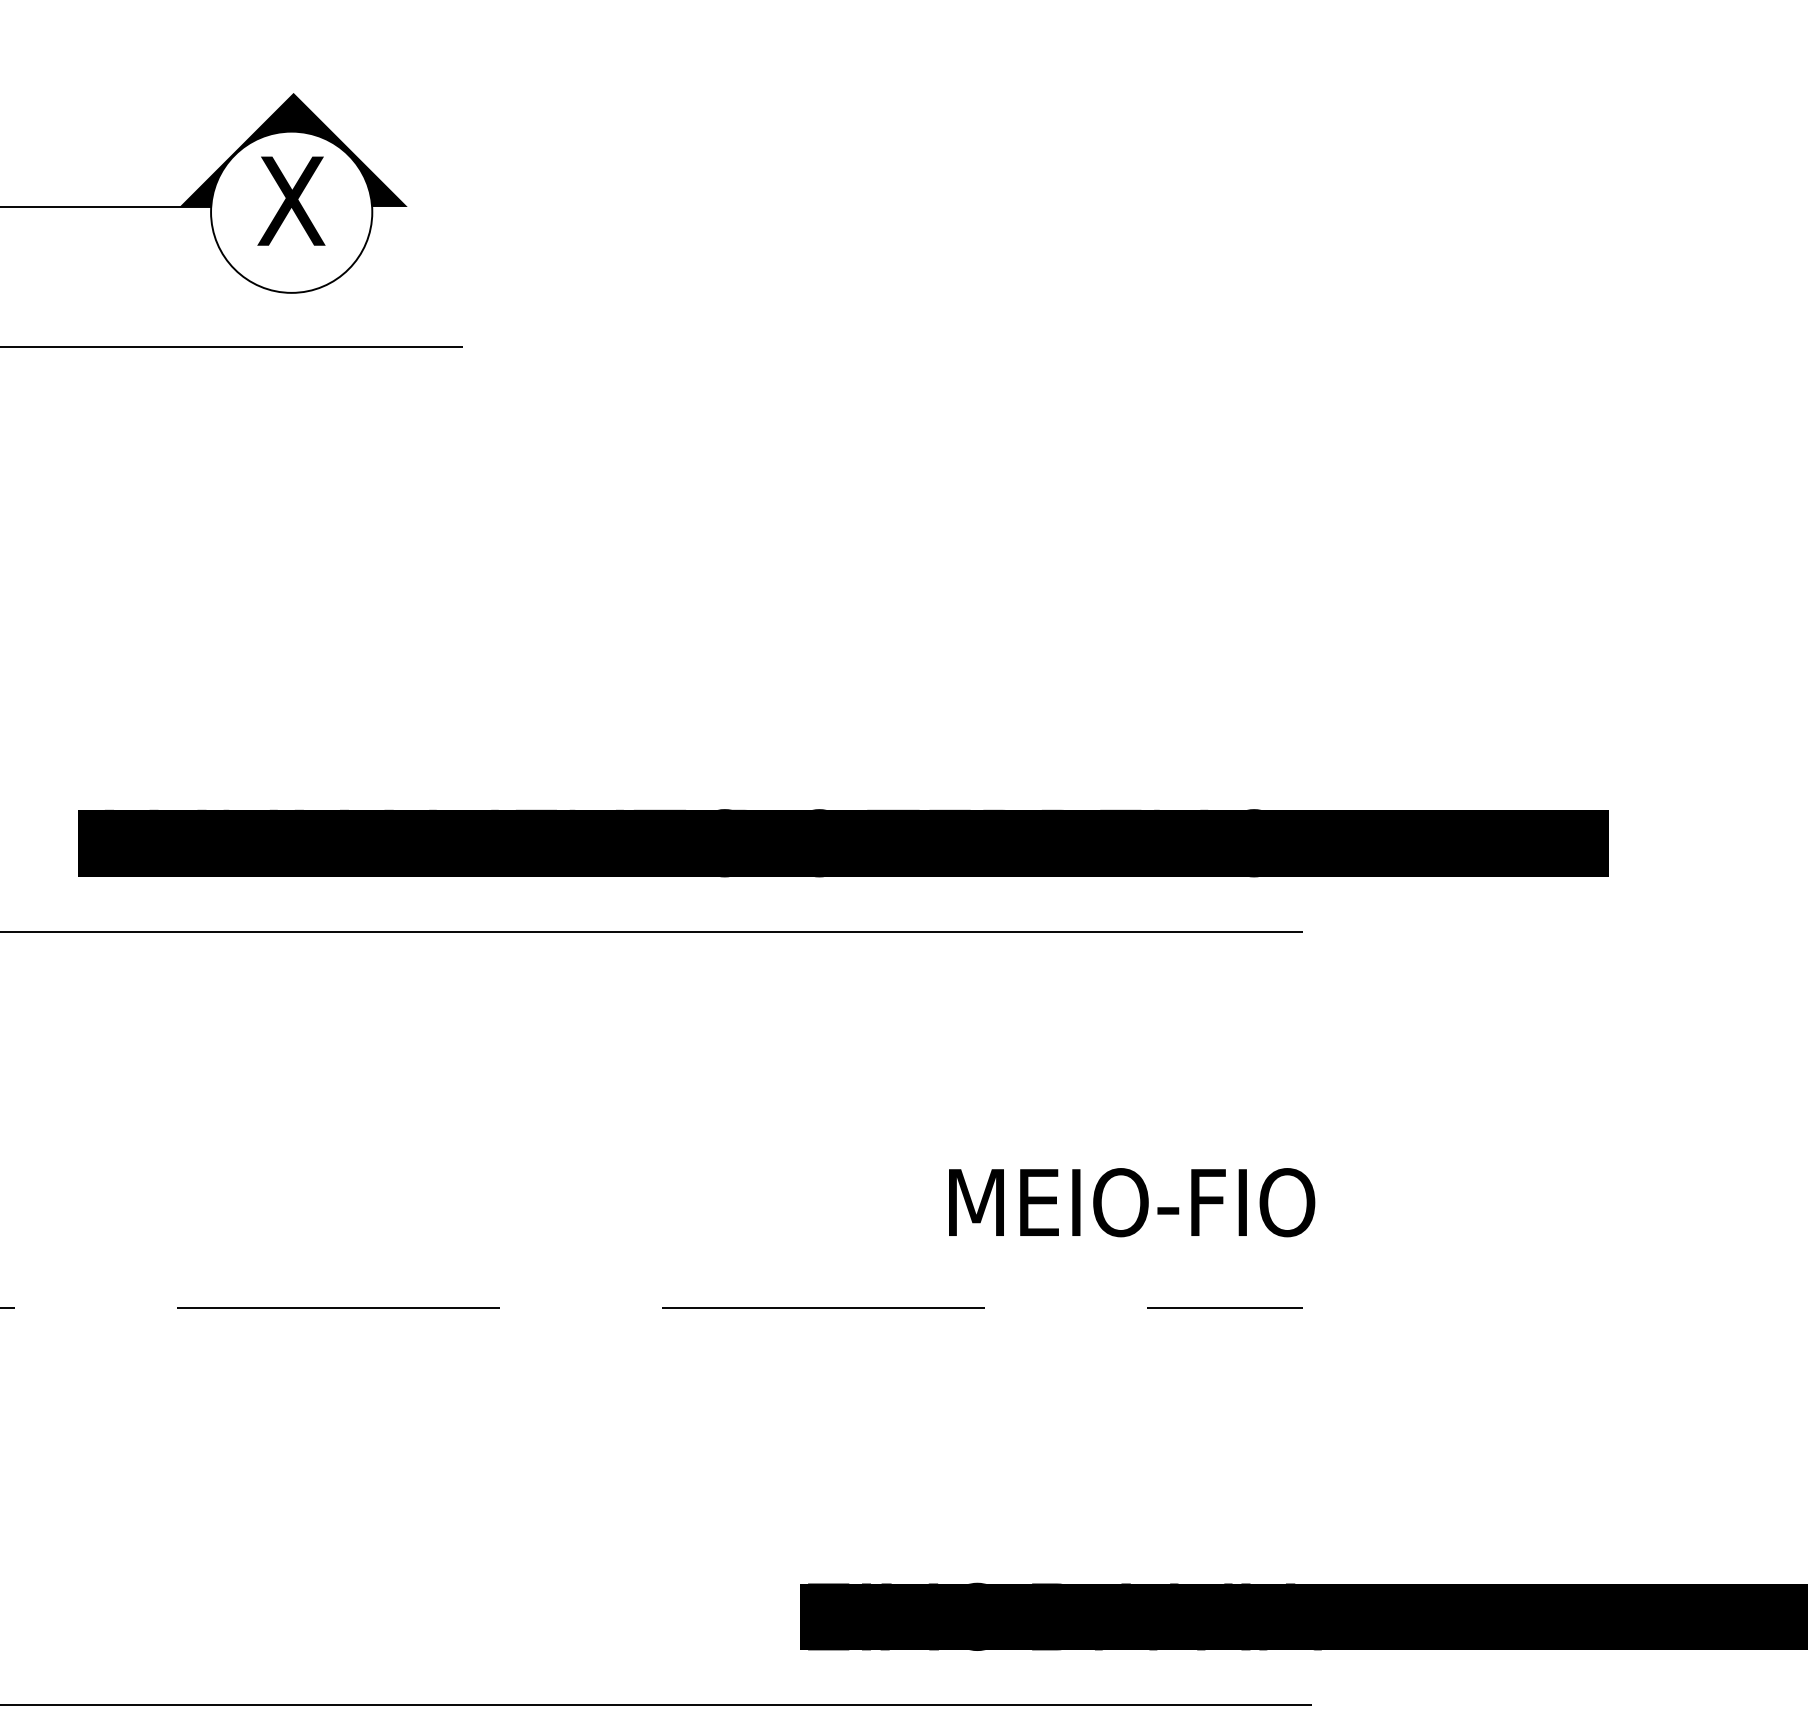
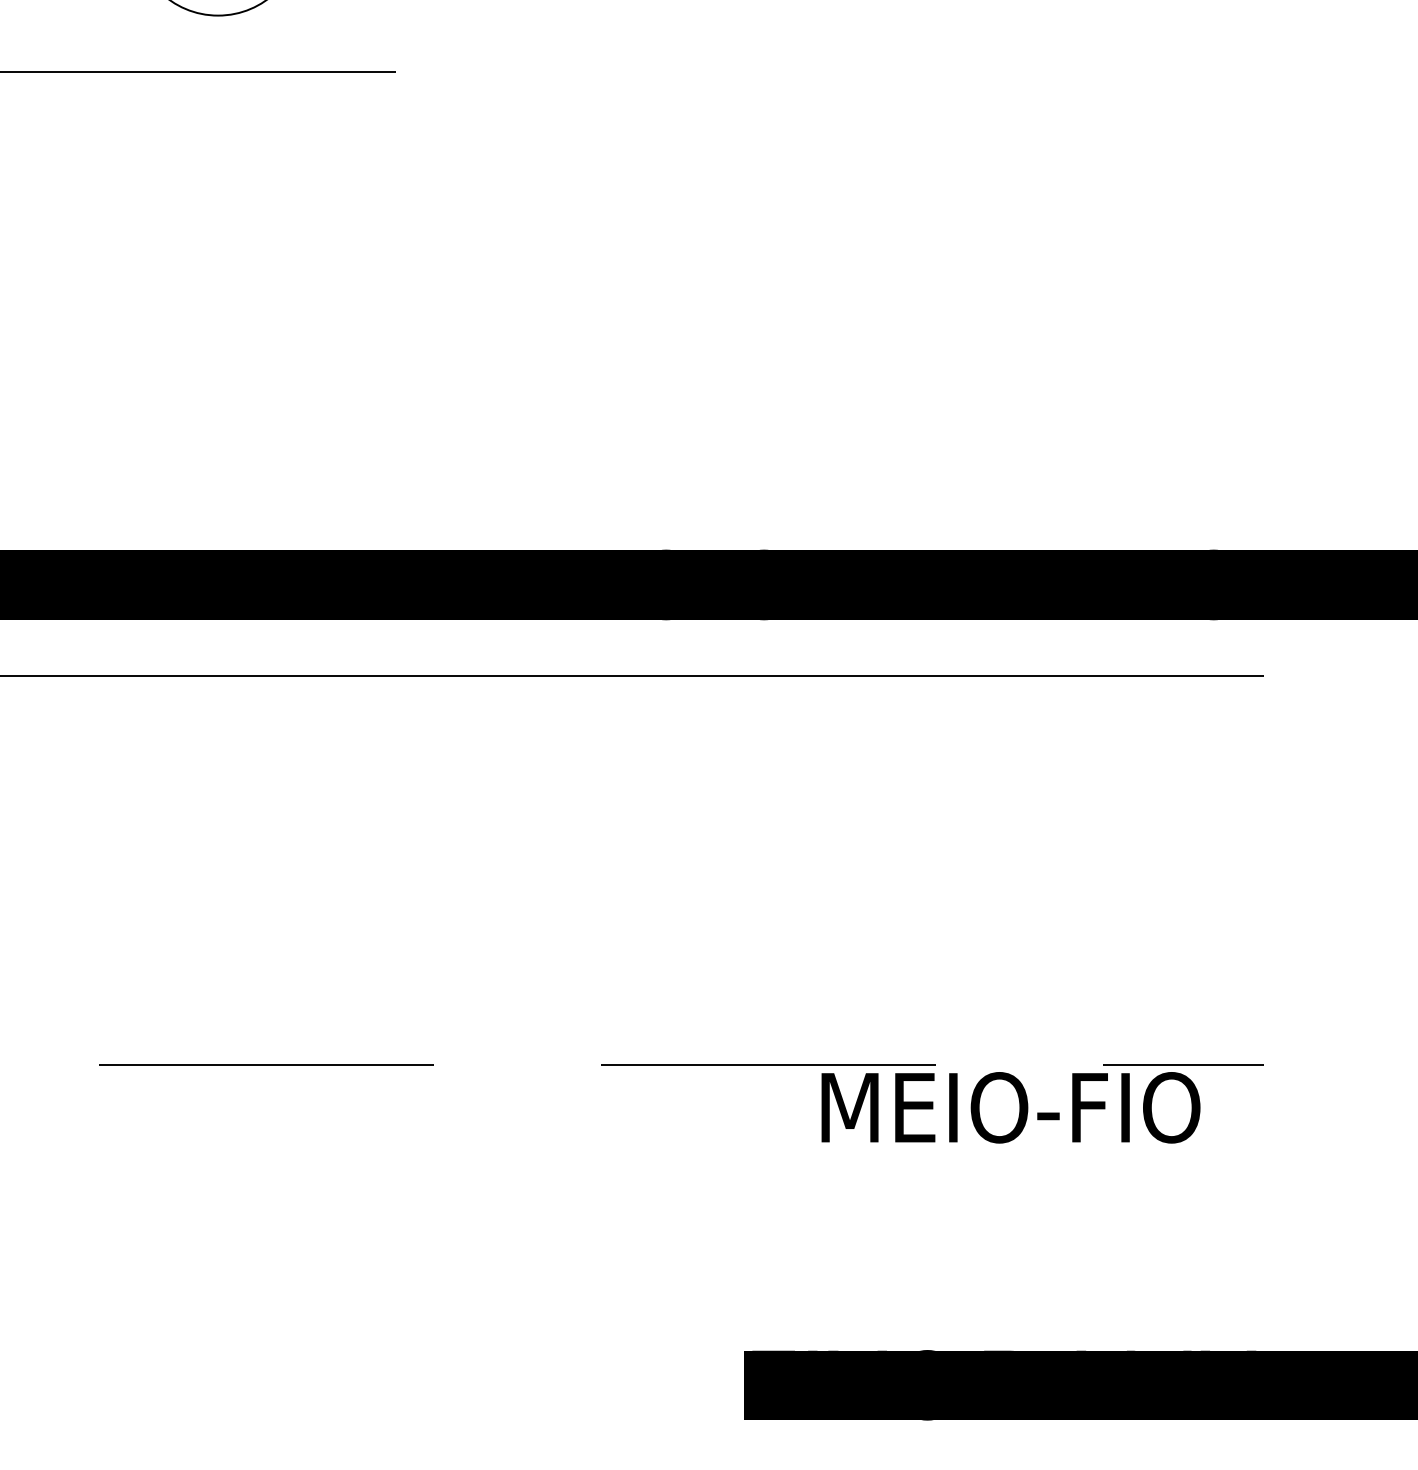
text: (1132, 1202) -> (1011, 1107), moved

